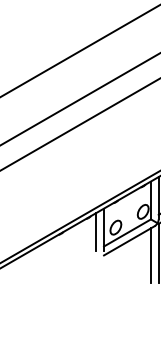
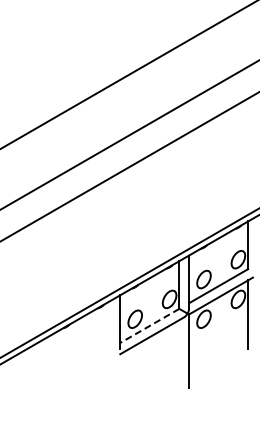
line: (96, 231) -> (110, 324), removed
line: (127, 233) -> (149, 326), solid -> dashed
line: (151, 255) -> (179, 354), removed

